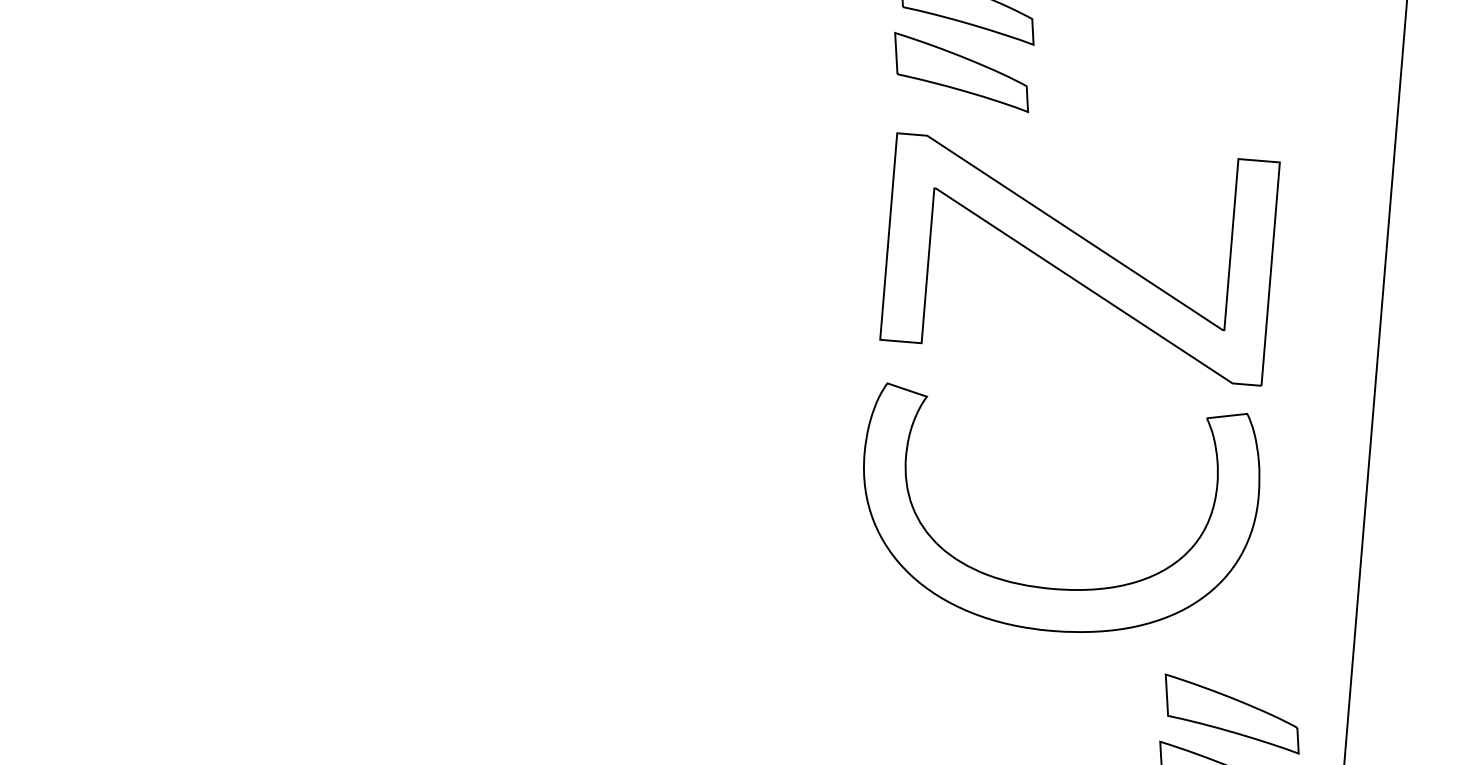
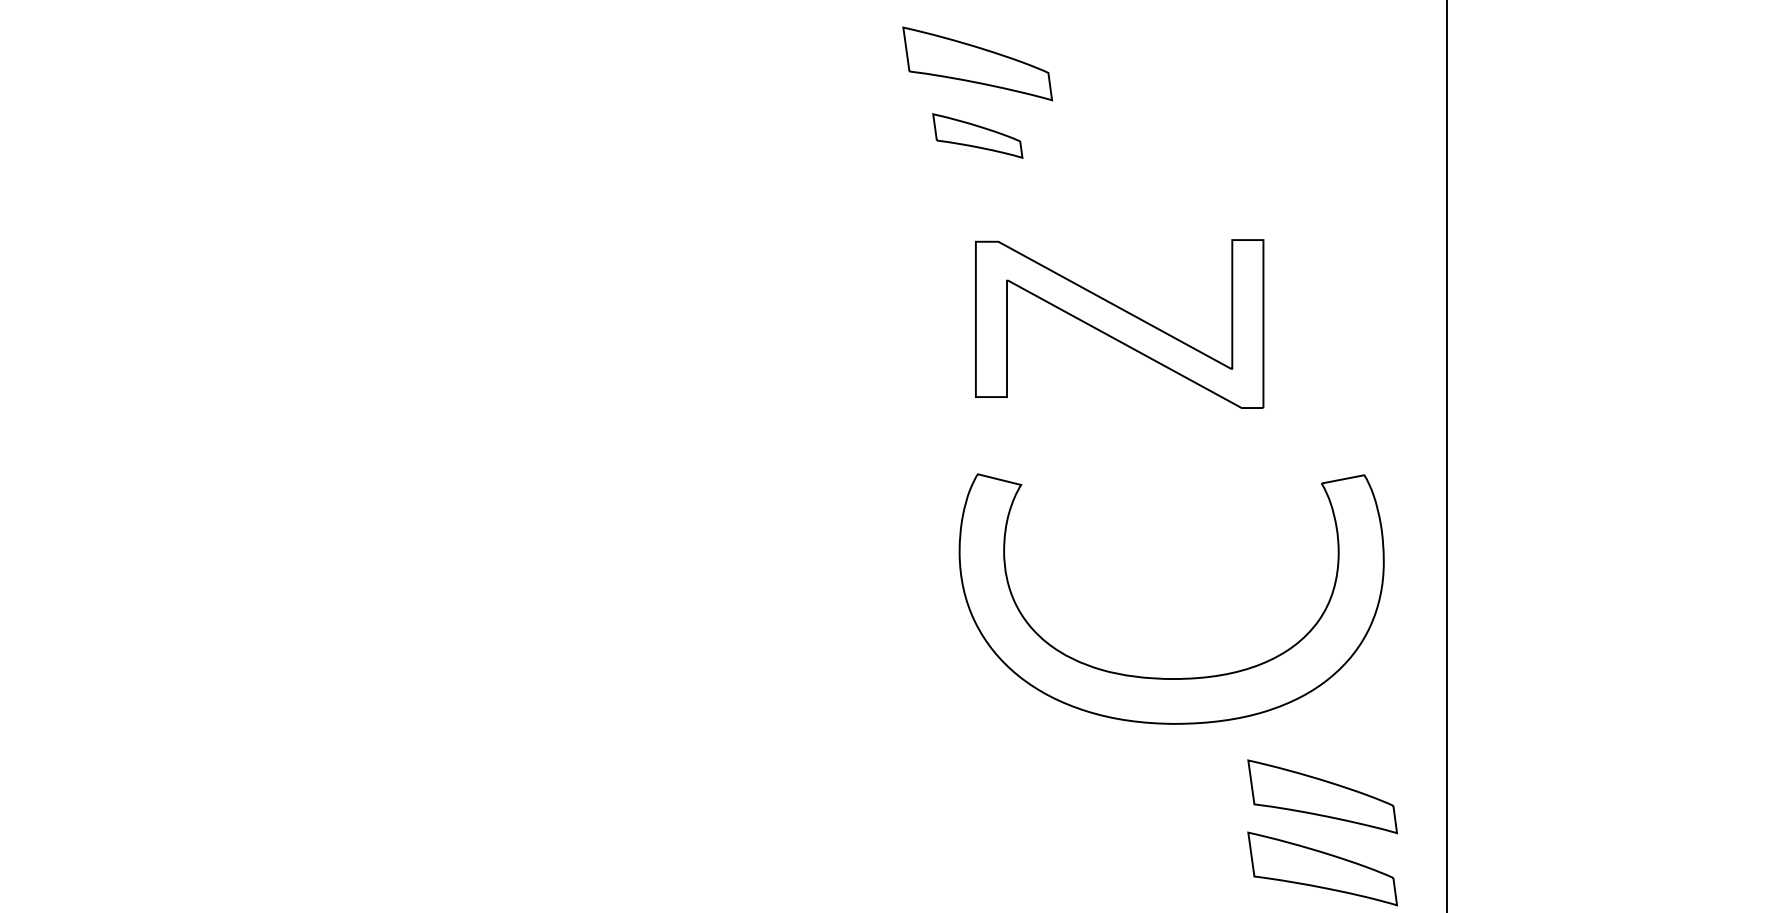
part: (961, 71) -> (977, 135), size x0.6
part: (1079, 257) -> (1119, 323), size x0.7
part: (1042, 586) -> (1161, 677), moved

